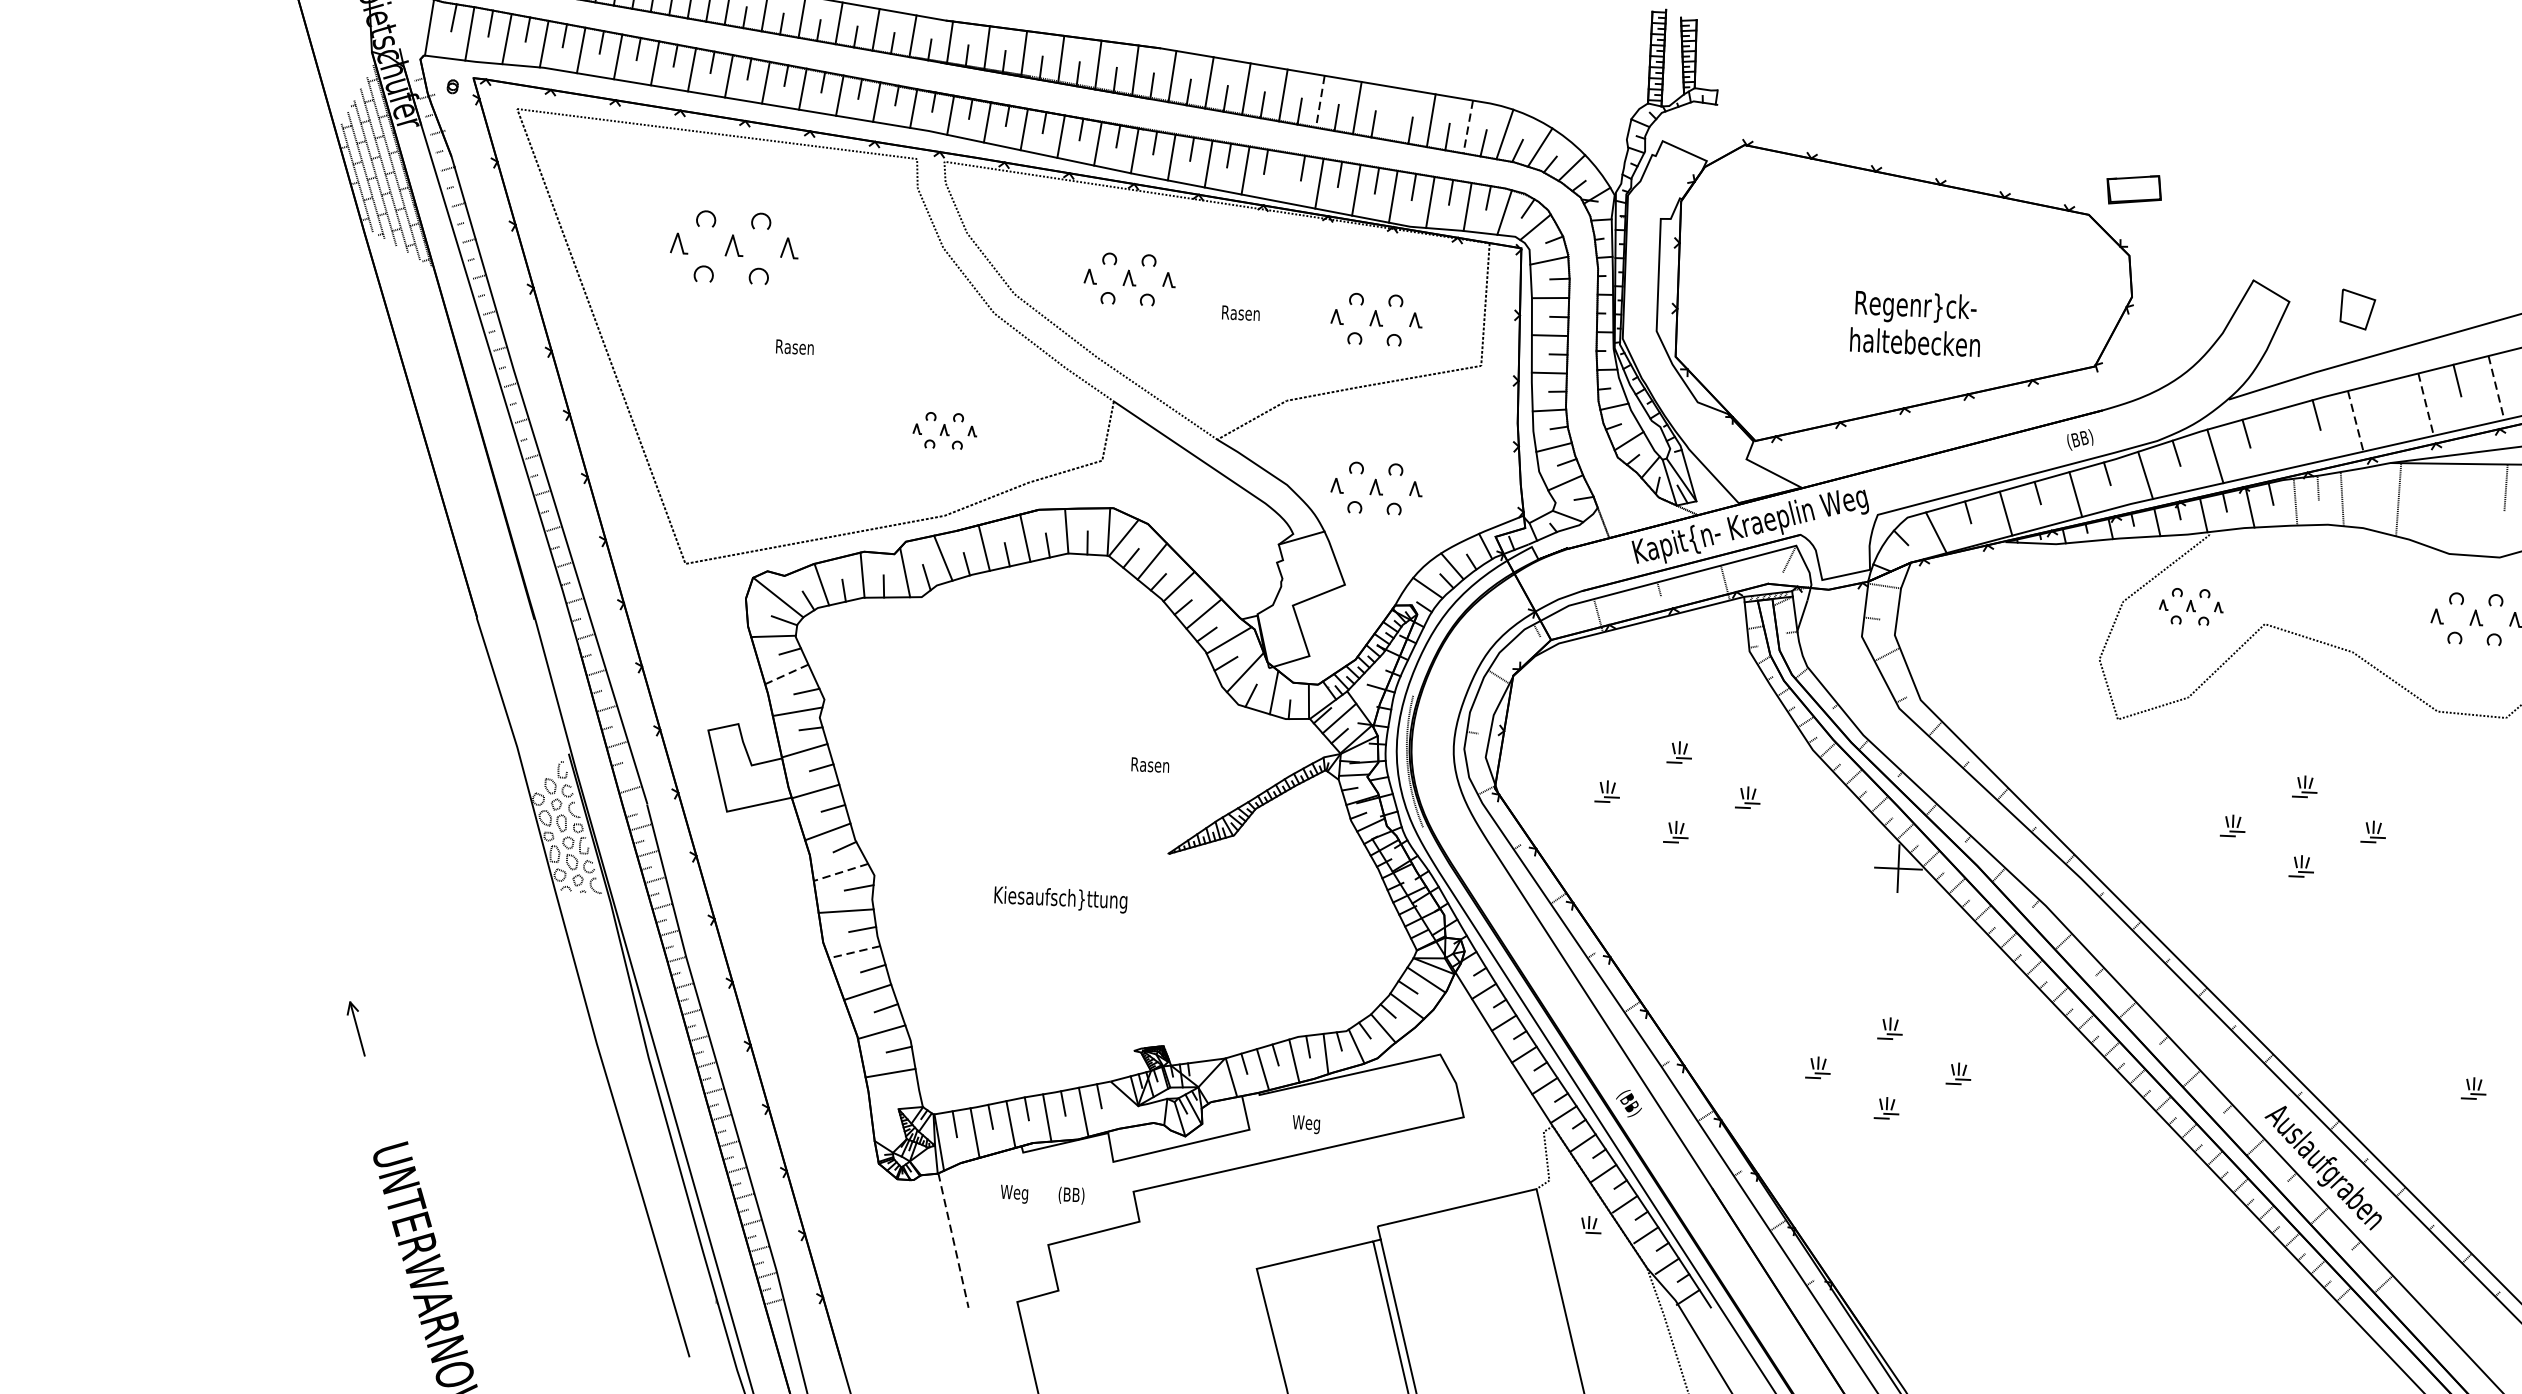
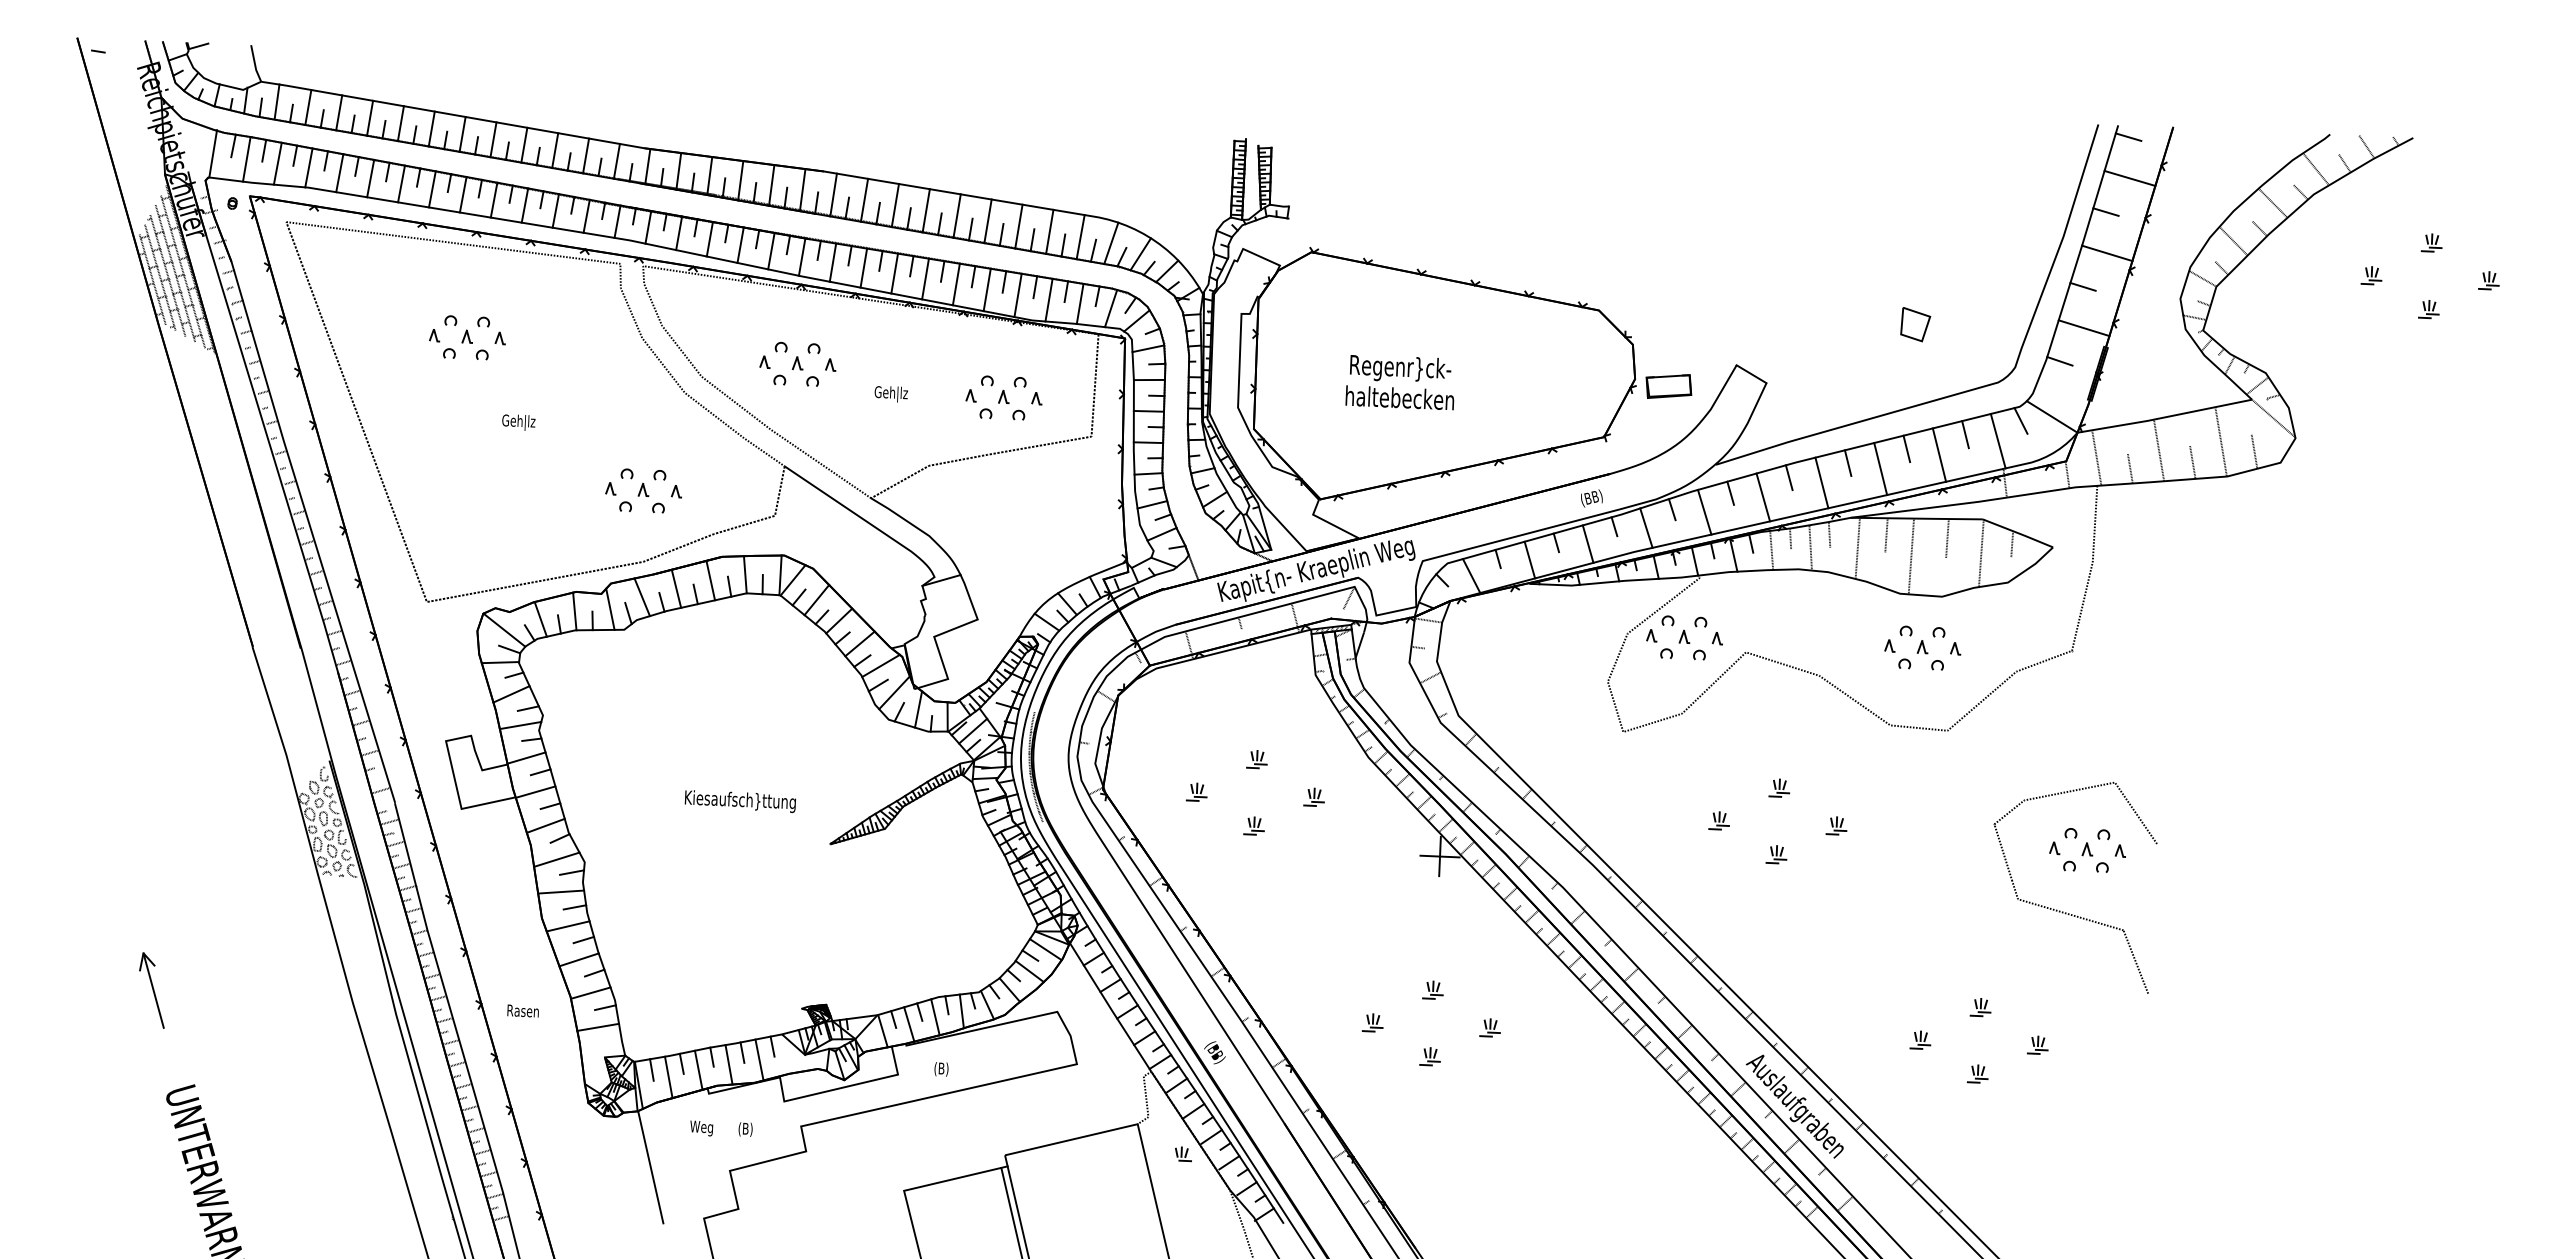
line: (1320, 102) -> (957, 216), dashed -> solid
line: (1393, 114) -> (1018, 226), added
line: (1468, 127) -> (1080, 237), dashed -> solid
line: (1282, 176) -> (925, 278), added
part: (2133, 189) -> (1668, 386), moved
part: (734, 247) -> (467, 337), size x0.71
part: (2357, 309) -> (1915, 324), moved
text: (1240, 315) -> (890, 394), Rasen -> Geh|lz
text: (1914, 323) -> (1399, 382), moved
text: (795, 348) -> (518, 422), Rasen -> Geh|lz
line: (2496, 388) -> (1939, 455), dashed -> solid
line: (2386, 398) -> (1847, 463), added
line: (2425, 405) -> (1880, 469), dashed -> solid
line: (2356, 421) -> (1822, 483), dashed -> solid
part: (944, 430) -> (643, 490), size x1.43
line: (2285, 438) -> (1763, 497), added
line: (2364, 483) -> (1829, 534), added
line: (2433, 484) -> (1886, 535), added
part: (1375, 487) -> (1003, 538), removed
line: (2462, 509) -> (1911, 556), added
part: (2191, 606) -> (1684, 637), size x1.43
line: (786, 674) -> (511, 694), dashed -> solid
text: (1149, 764) -> (522, 1010), moved
line: (840, 872) -> (556, 859), dashed -> solid
text: (1059, 899) -> (739, 801), moved
line: (853, 952) -> (567, 926), dashed -> solid
part: (355, 1029) -> (151, 990), size x1.67
text: (1306, 1124) -> (945, 1070), Weg -> (B)
text: (1078, 1195) -> (755, 1129), (BB) -> (B)
line: (953, 1240) -> (650, 1167), dashed -> solid

